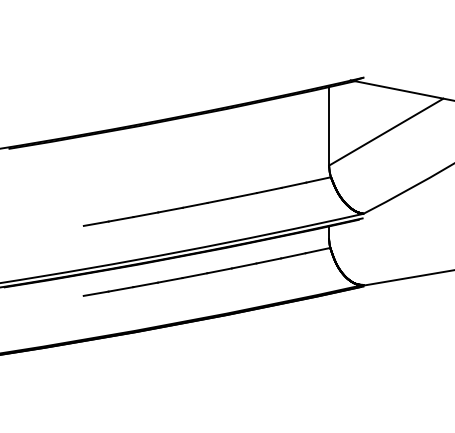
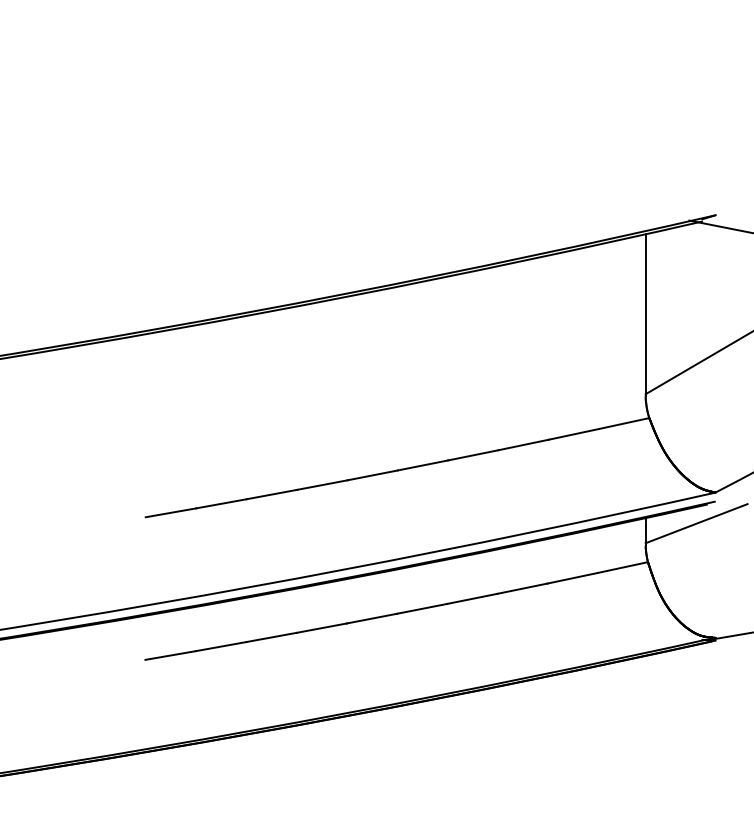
line: (354, 228) -> (697, 522), added

